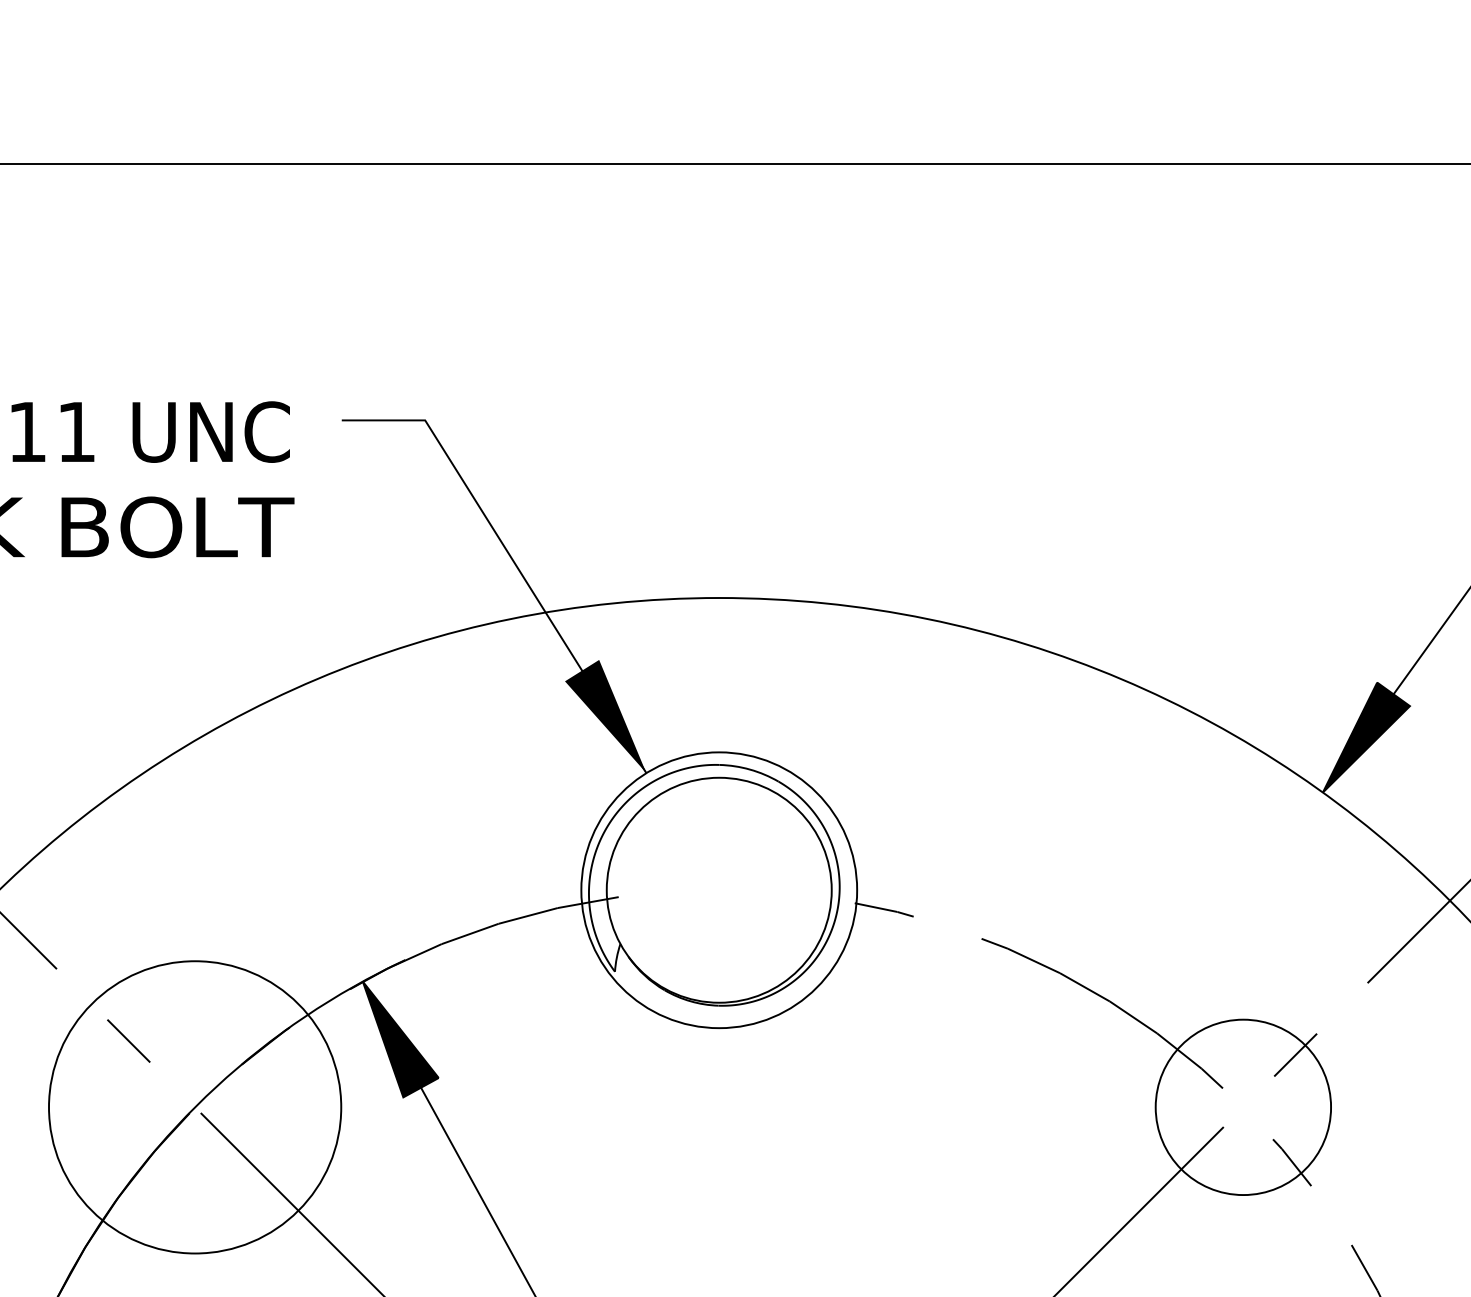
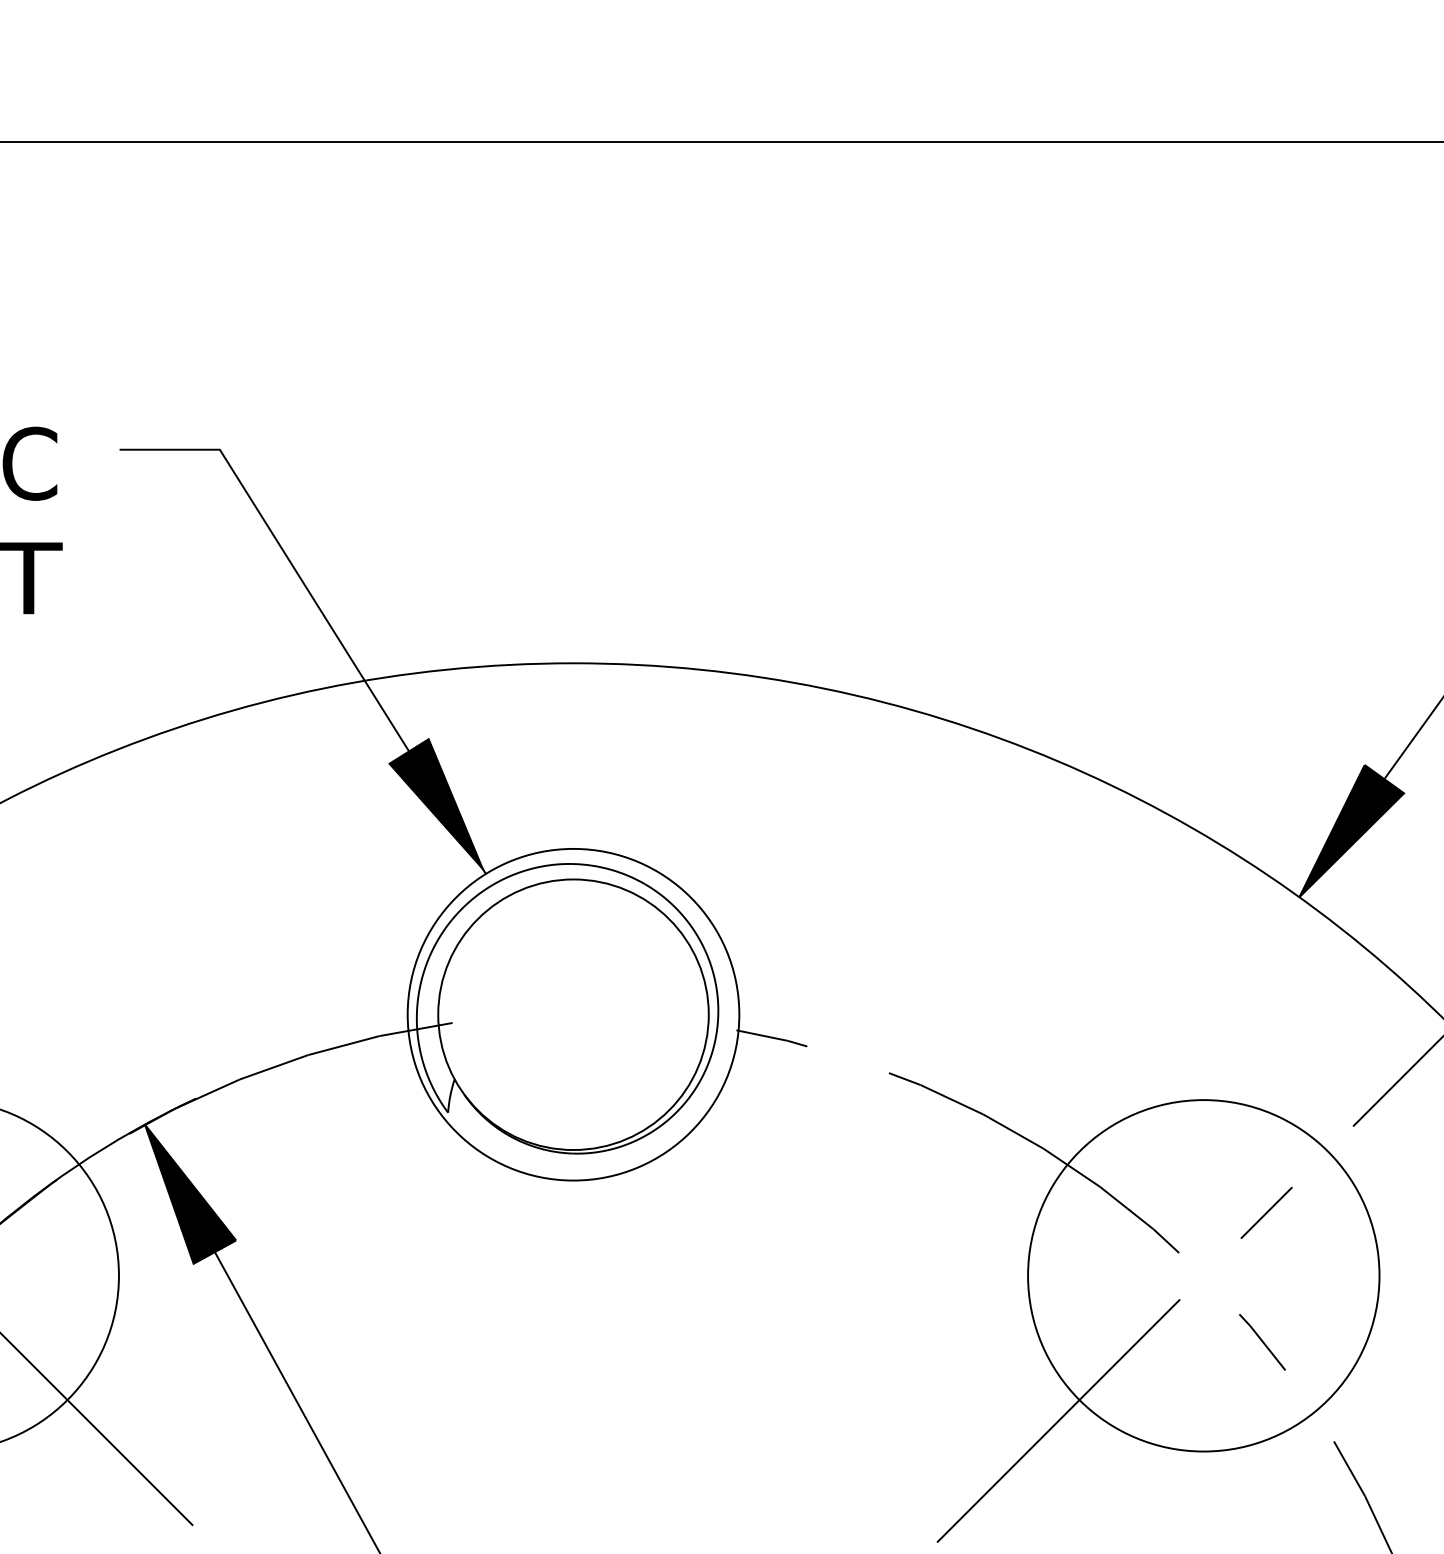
circle: (1243, 1107) -> (1203, 1275), size x1.67

